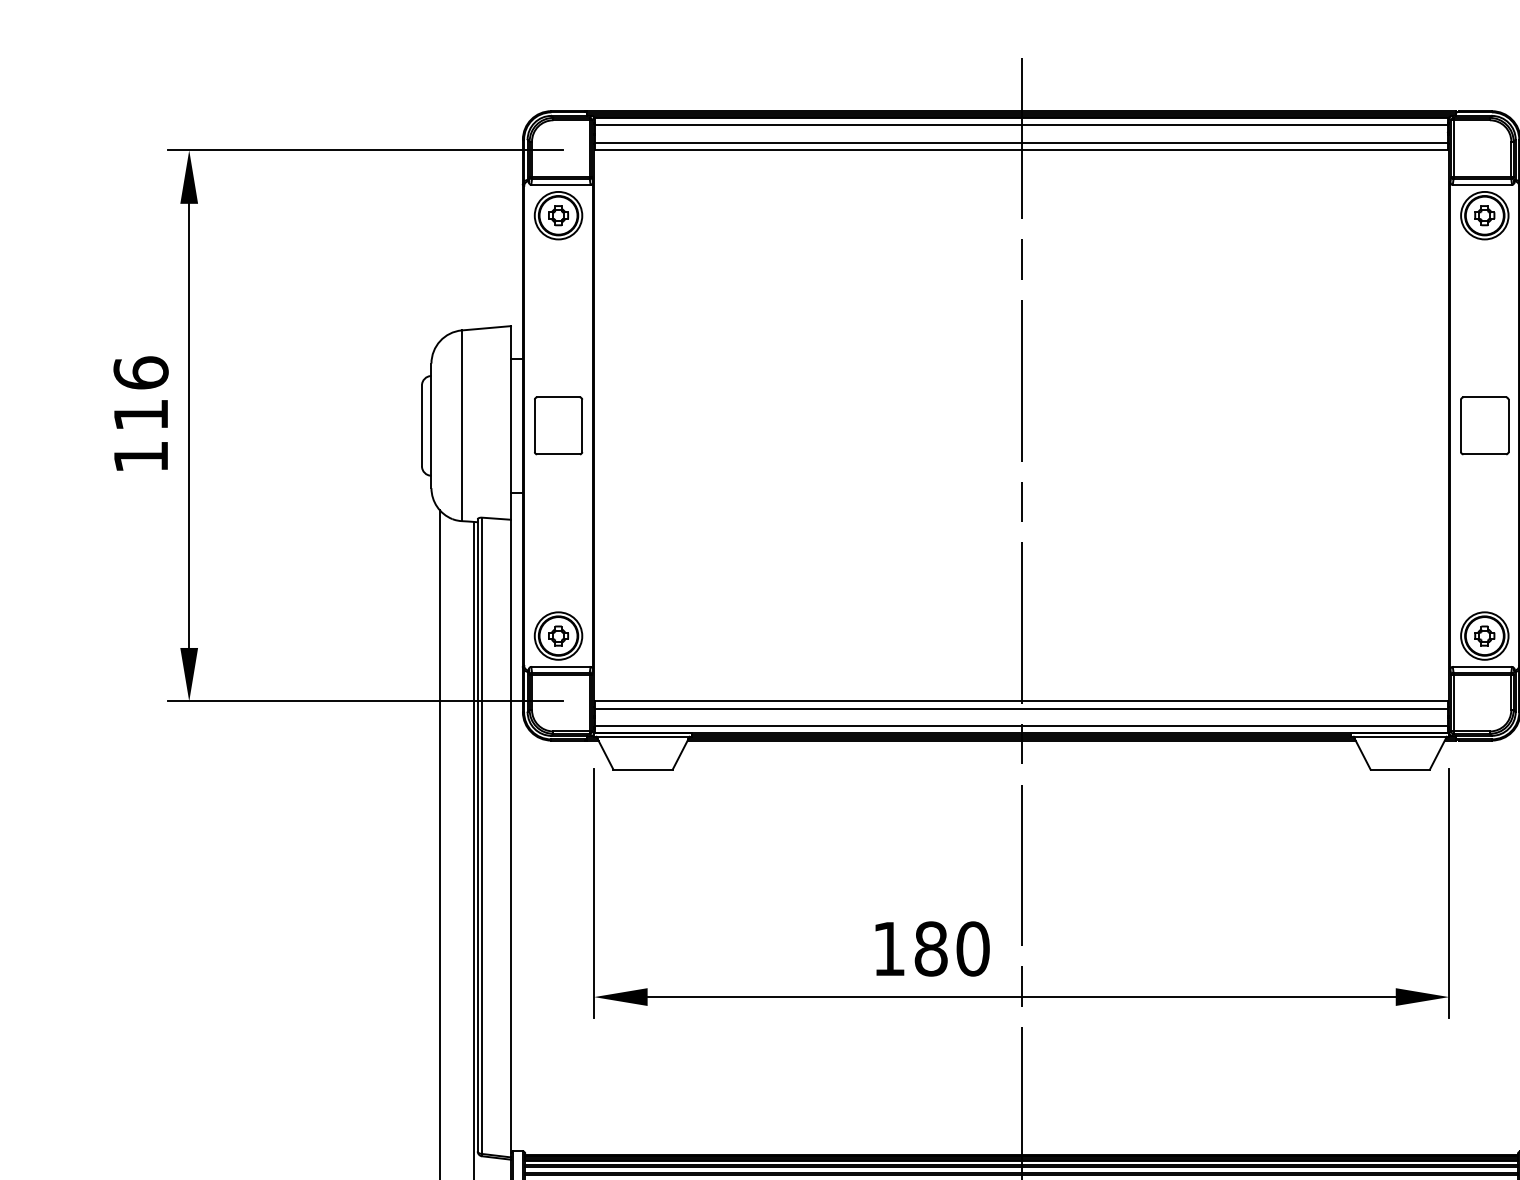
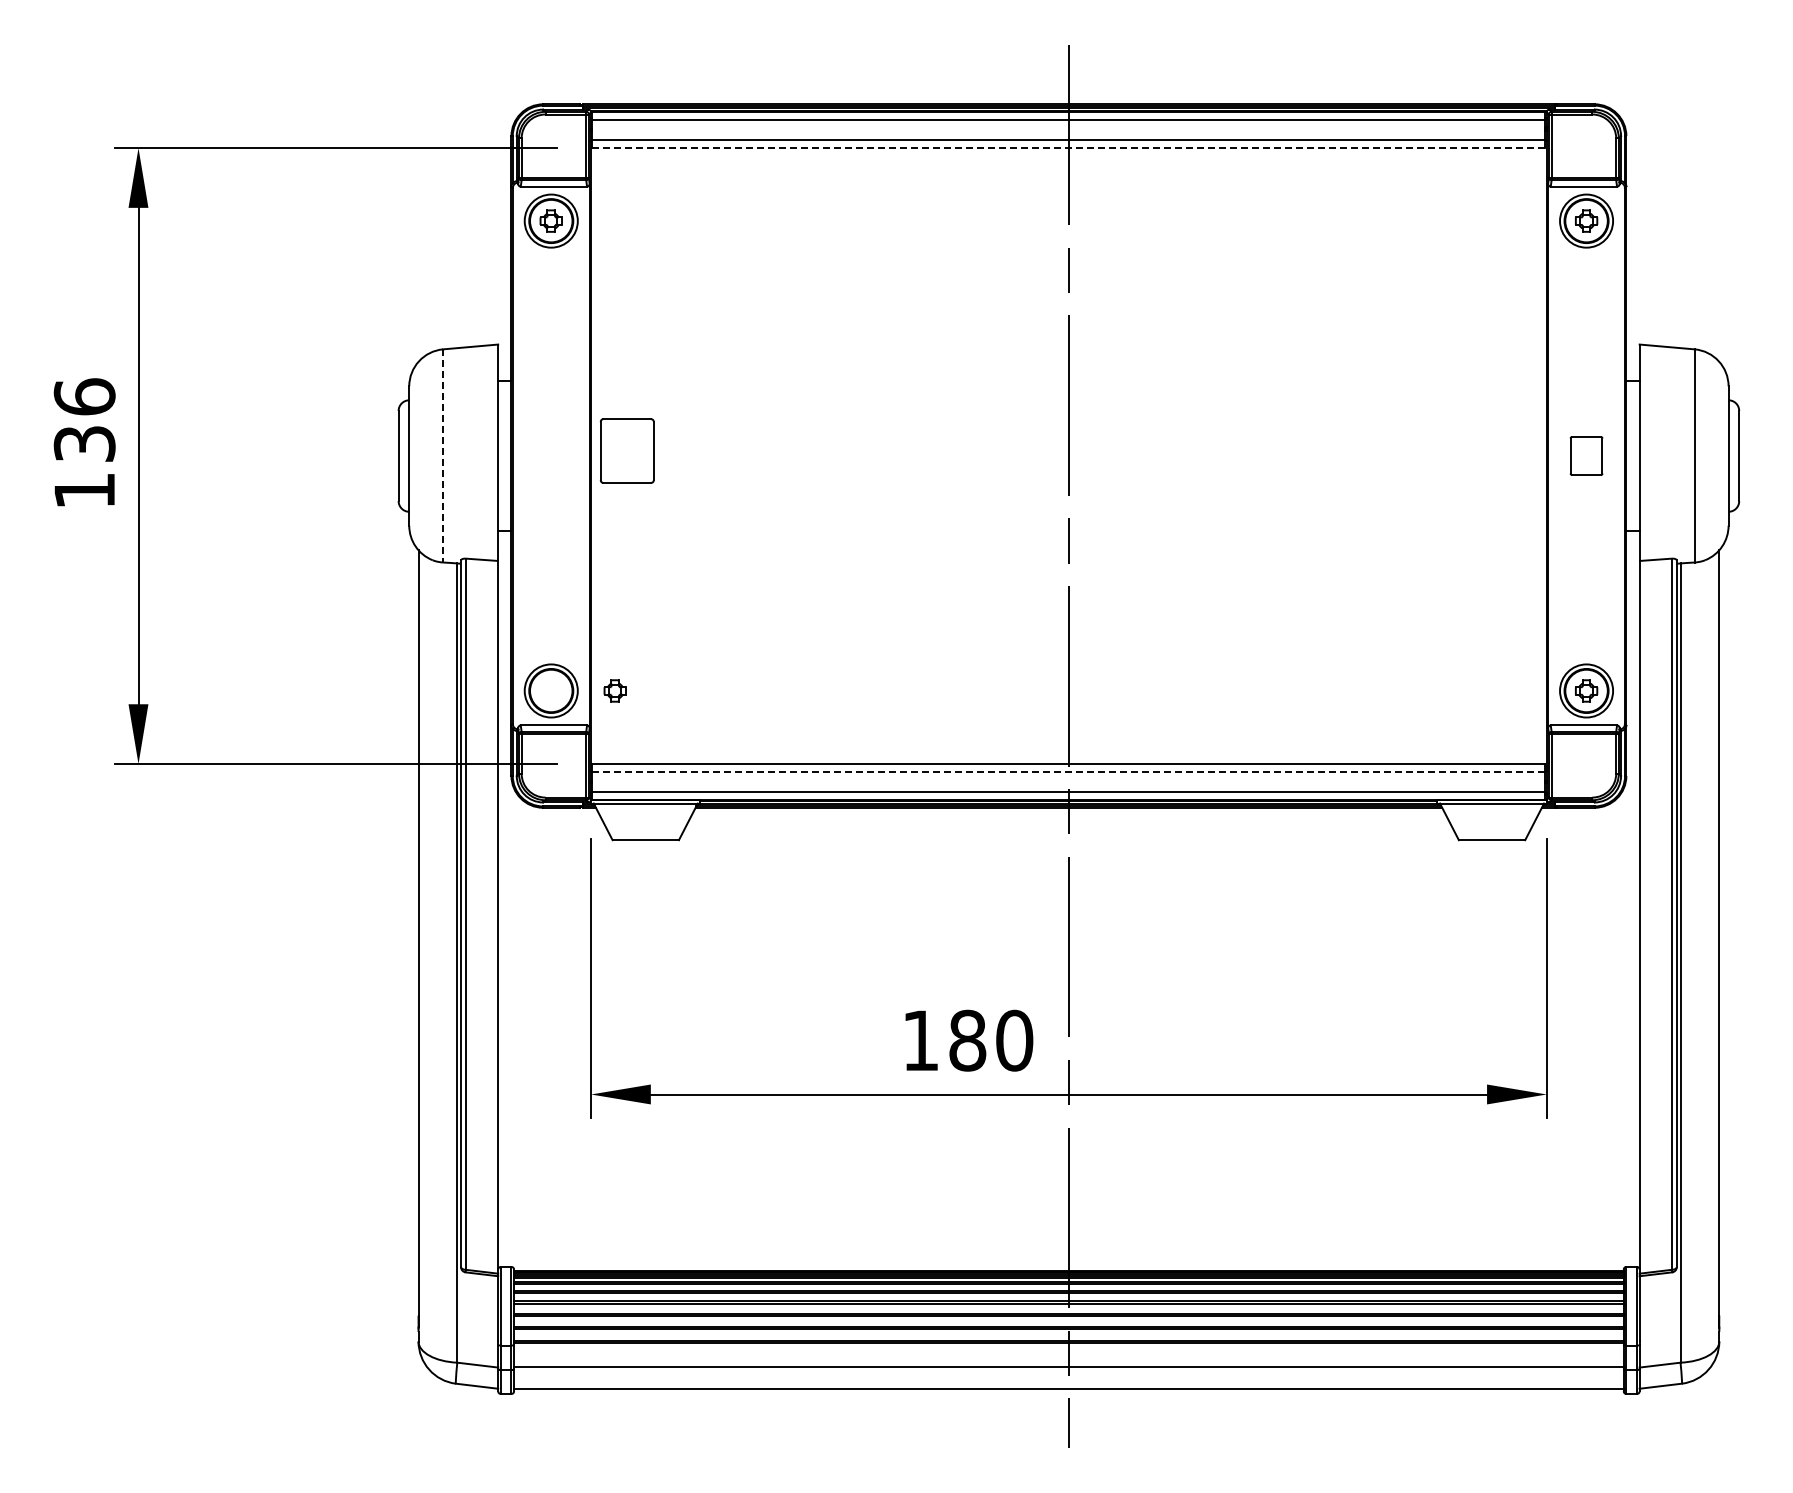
line: (1021, 150) -> (1068, 148), solid -> dashed
text: (140, 414) -> (84, 443), 116 -> 136
line: (462, 425) -> (443, 455), solid -> dashed
part: (557, 425) -> (626, 450), moved
part: (1484, 425) -> (1586, 455), size x0.6
part: (557, 635) -> (614, 690), moved
line: (1021, 708) -> (1068, 771), solid -> dashed

